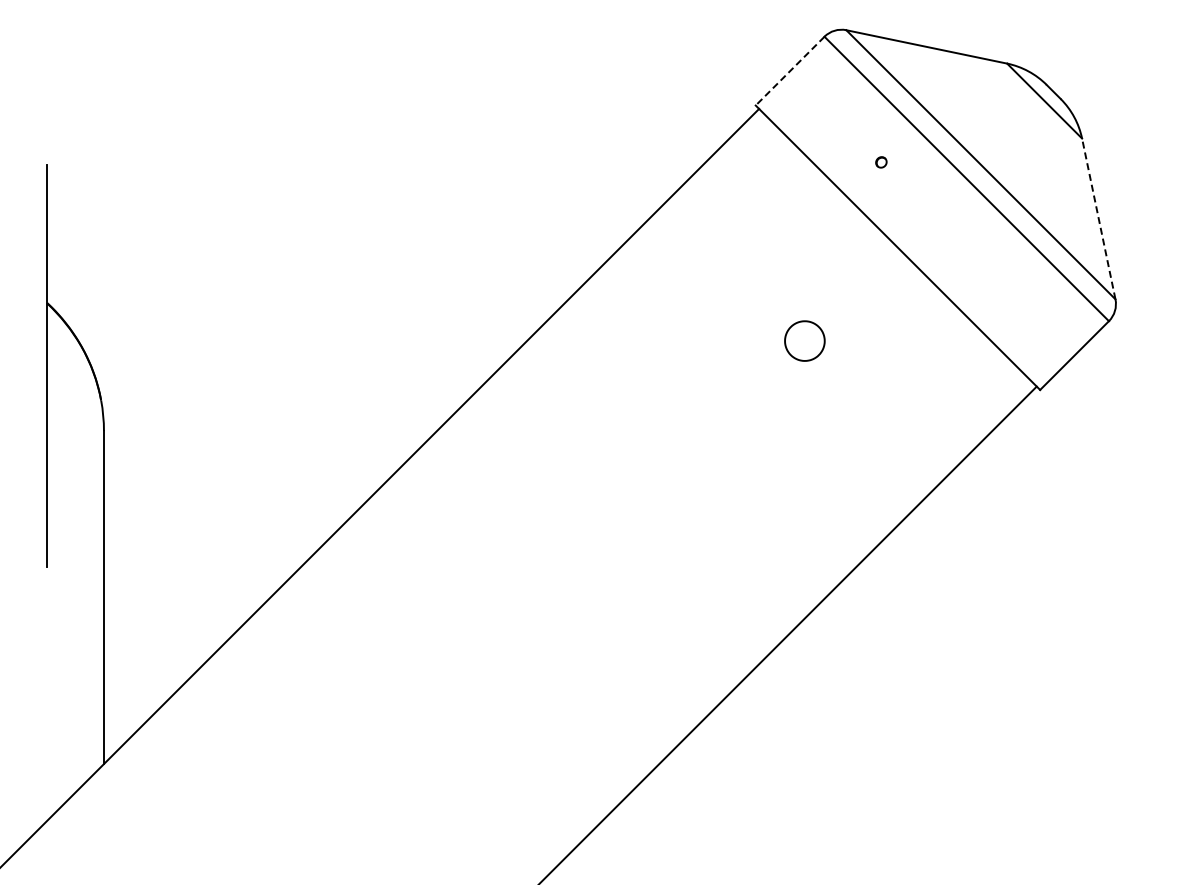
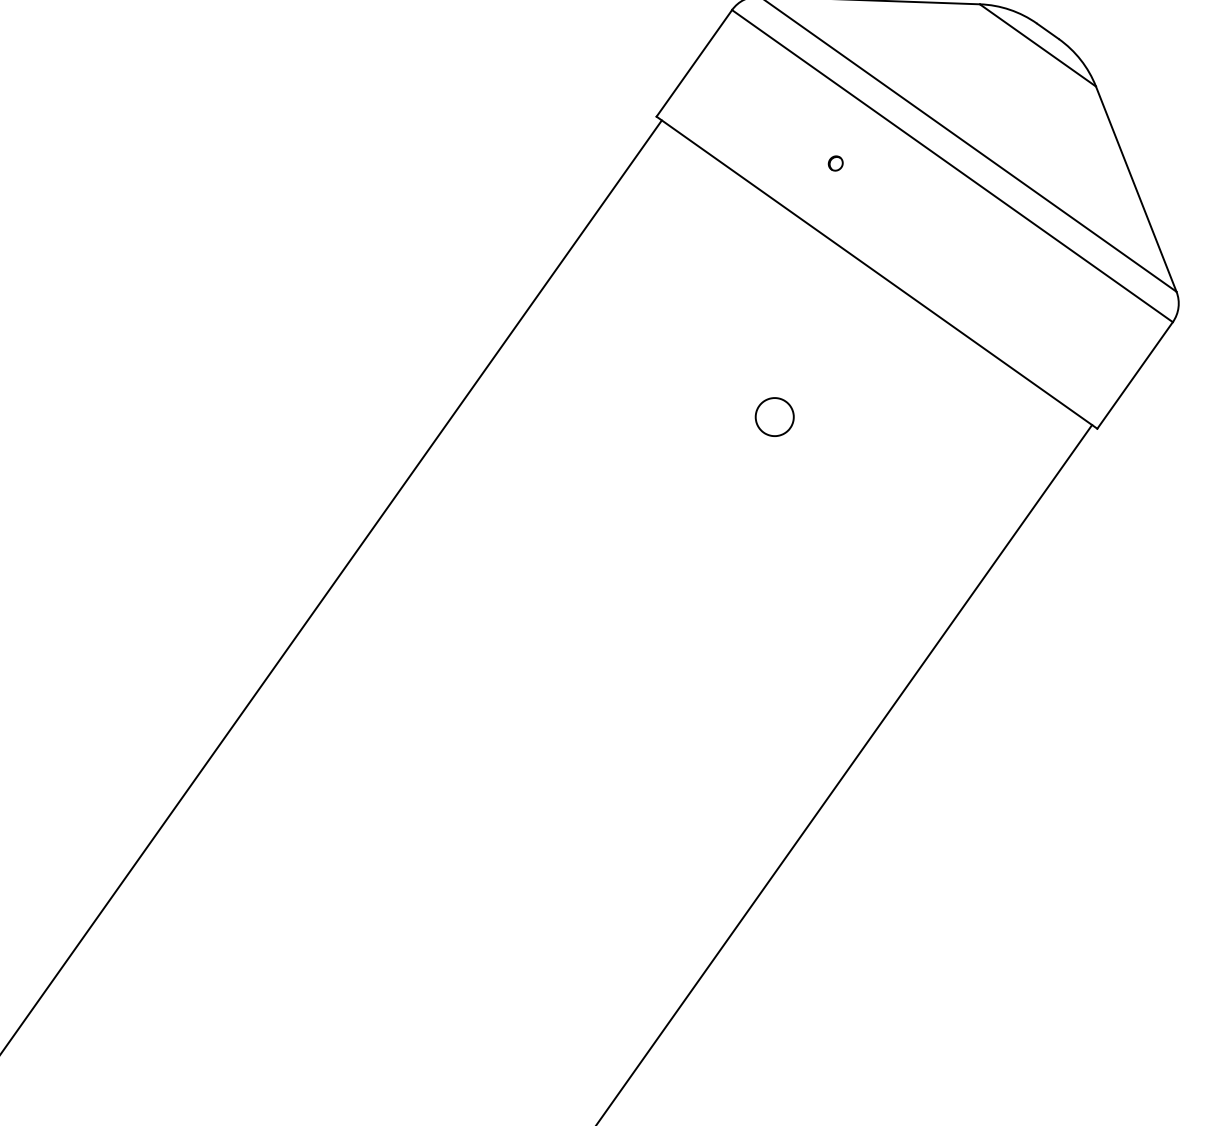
line: (790, 71) -> (694, 63), dashed -> solid
line: (1098, 218) -> (1135, 188), dashed -> solid
part: (804, 340) -> (774, 416), size x0.71

